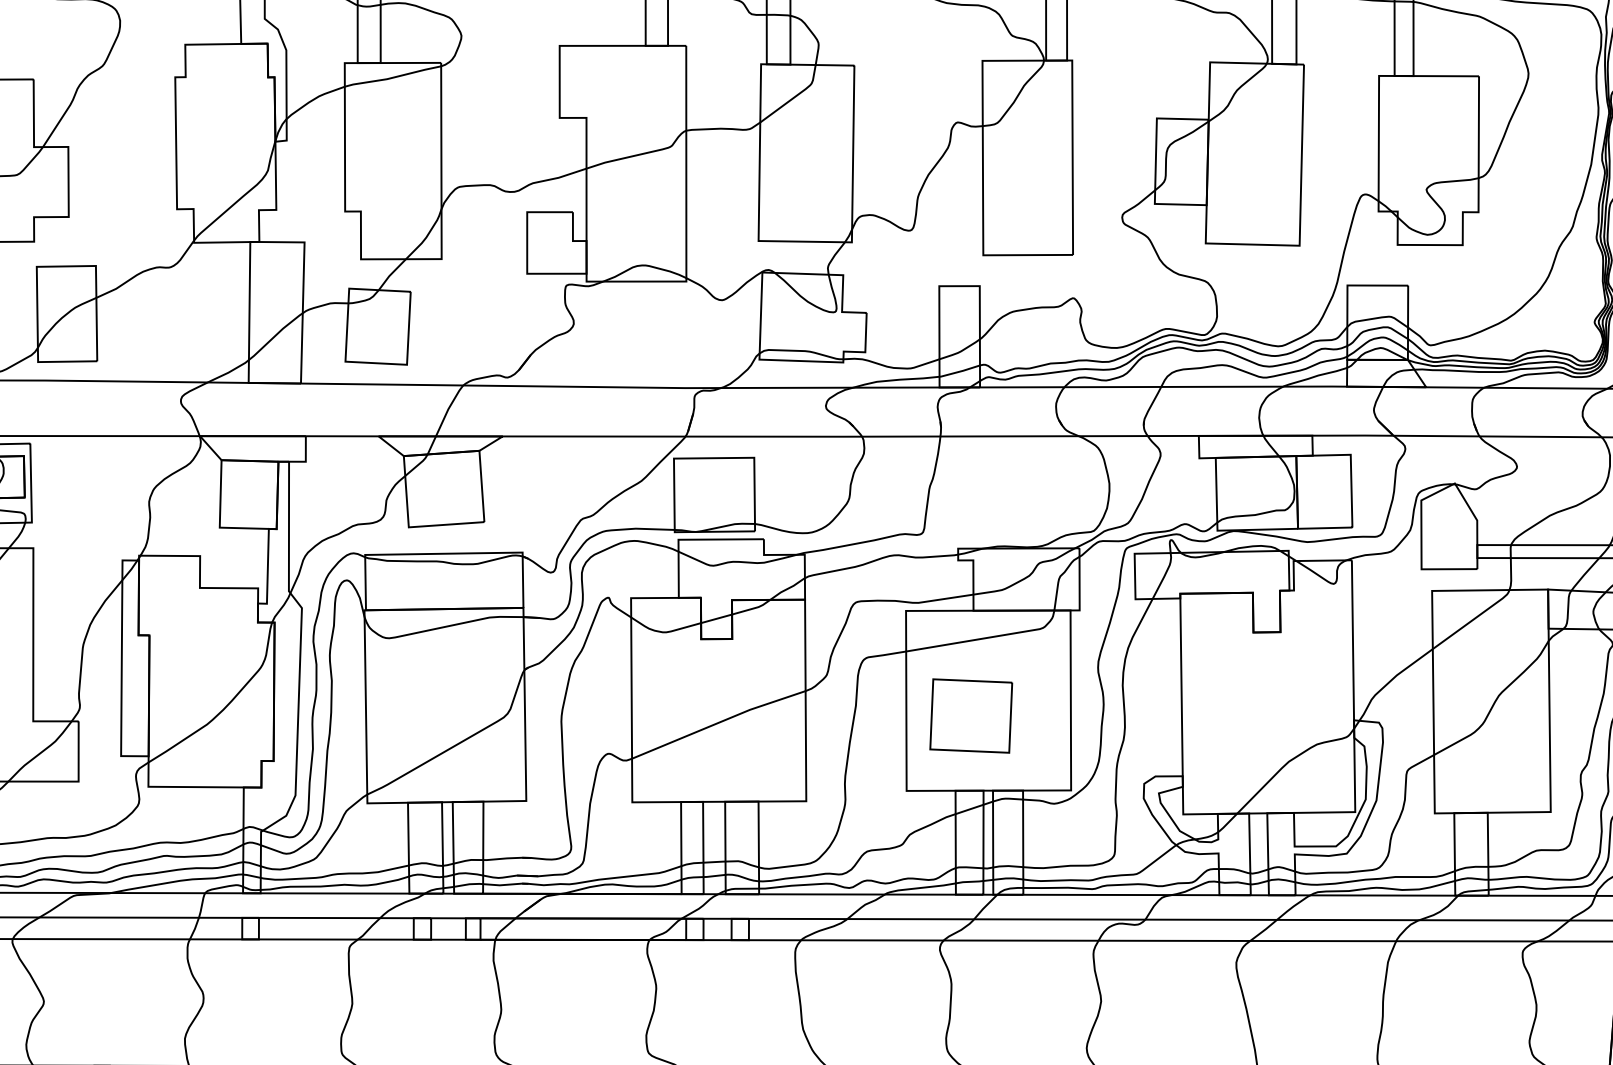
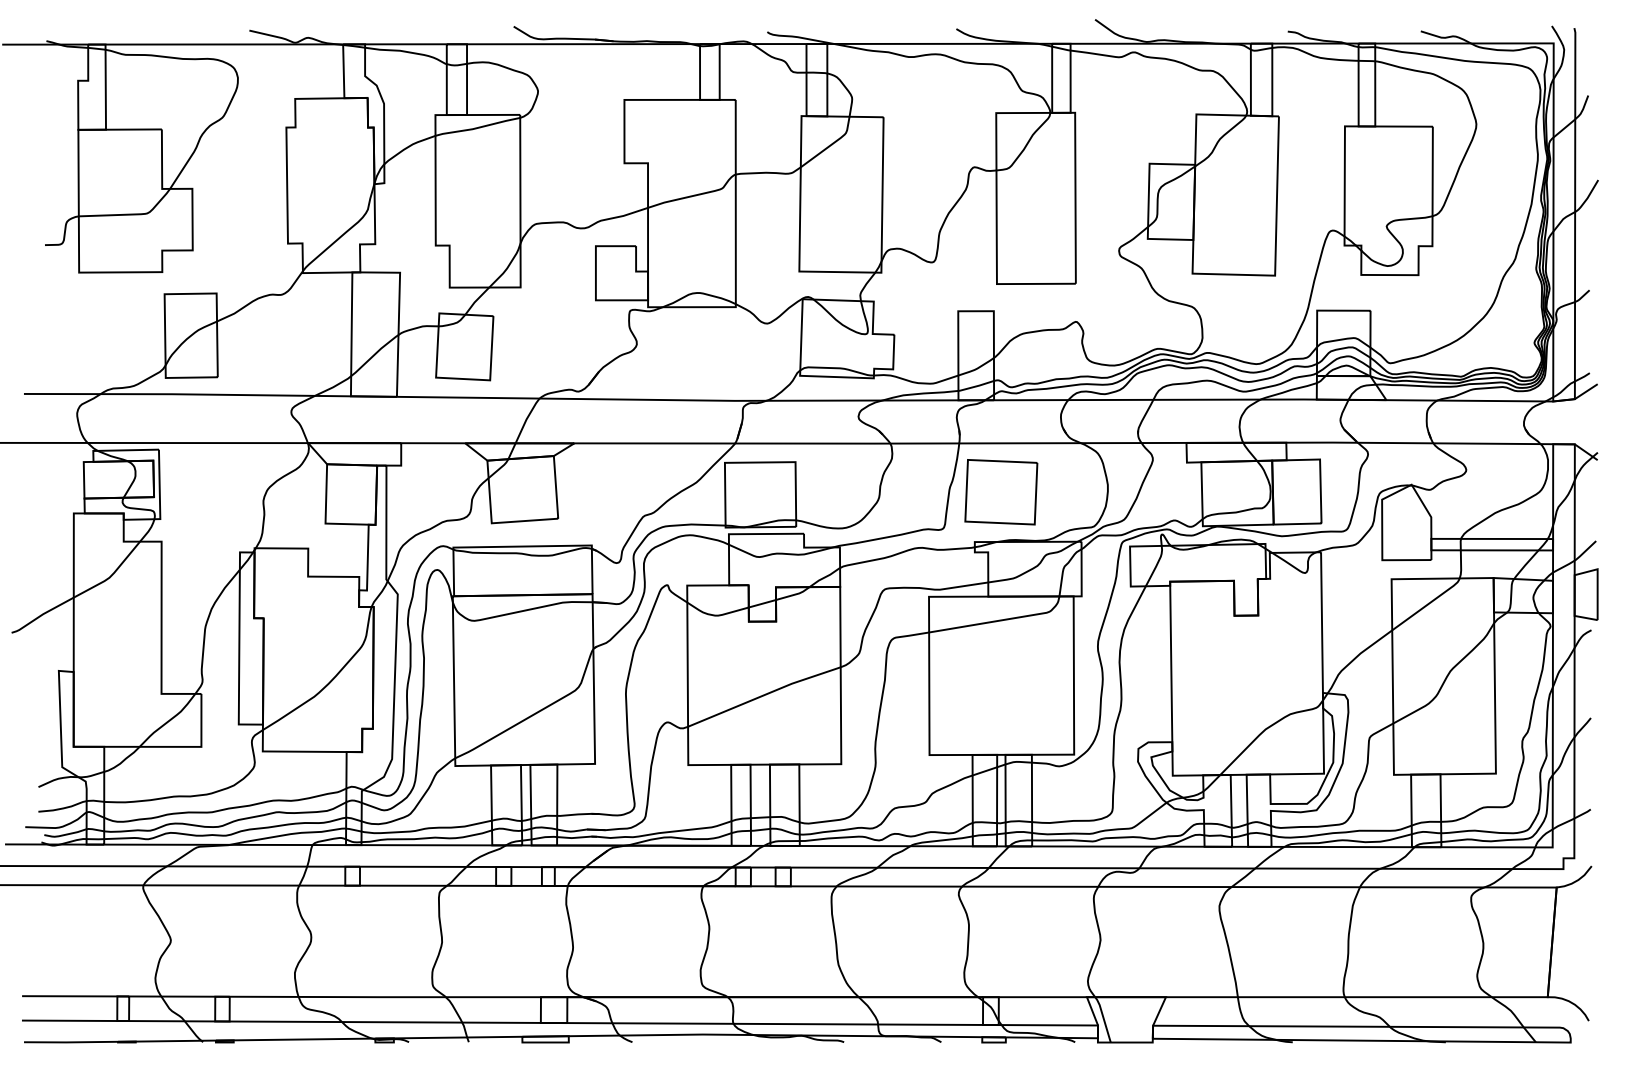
part: (971, 716) -> (1001, 492), moved

